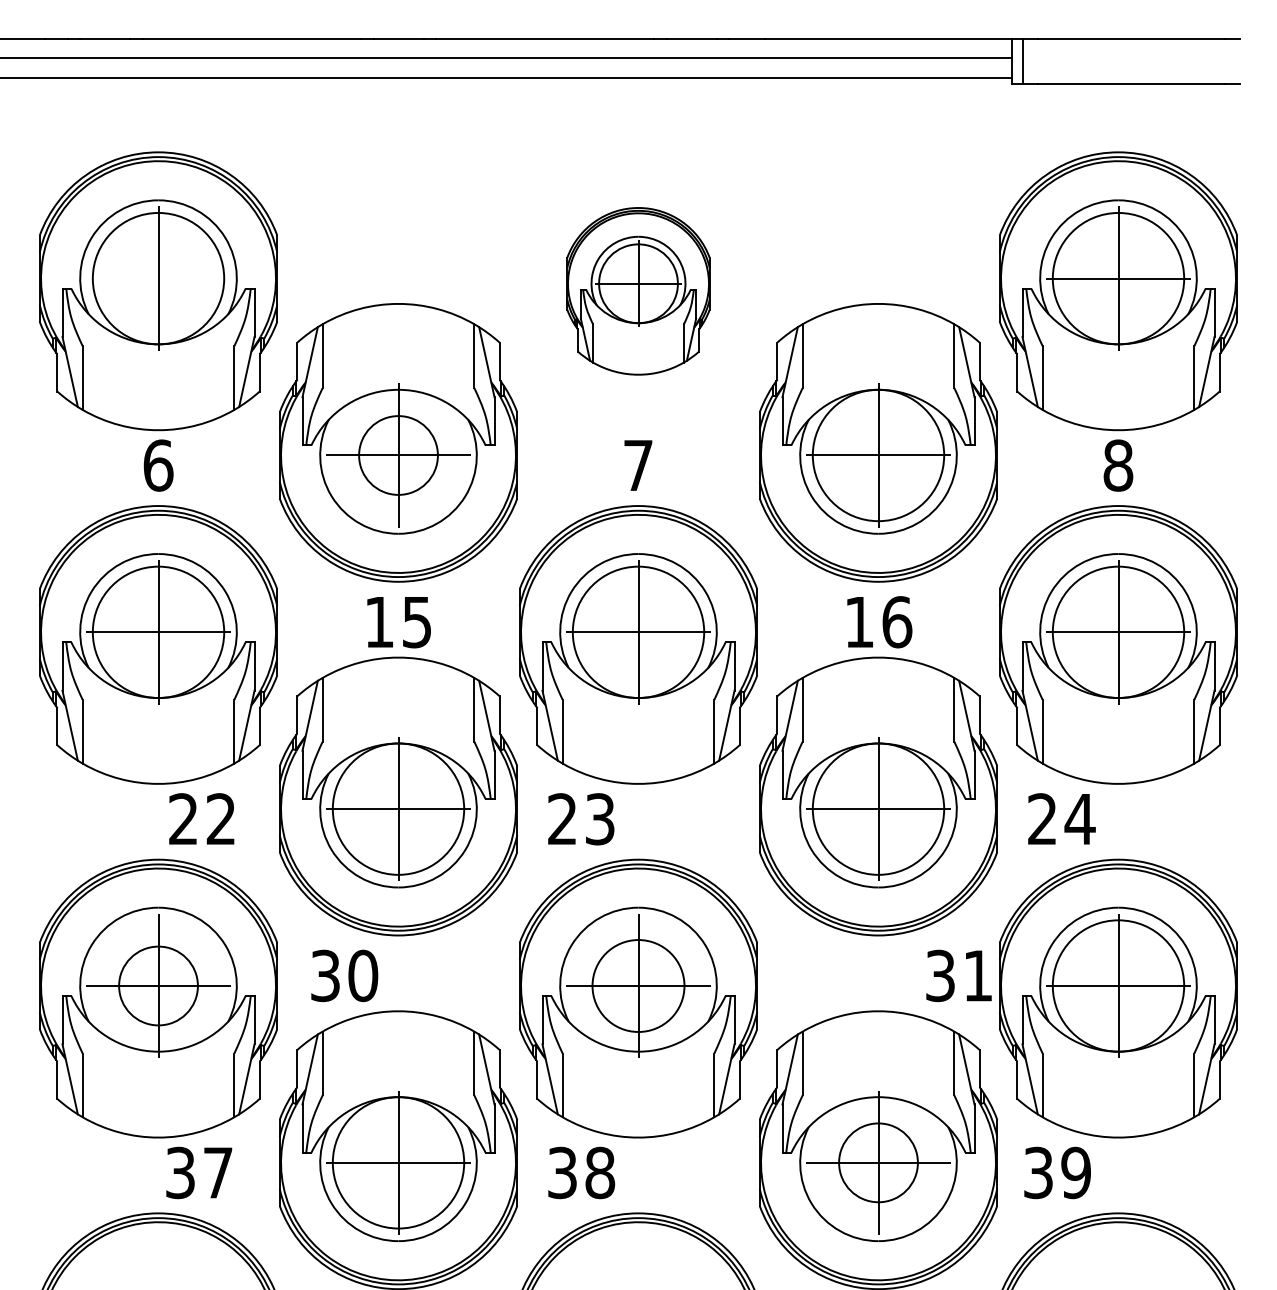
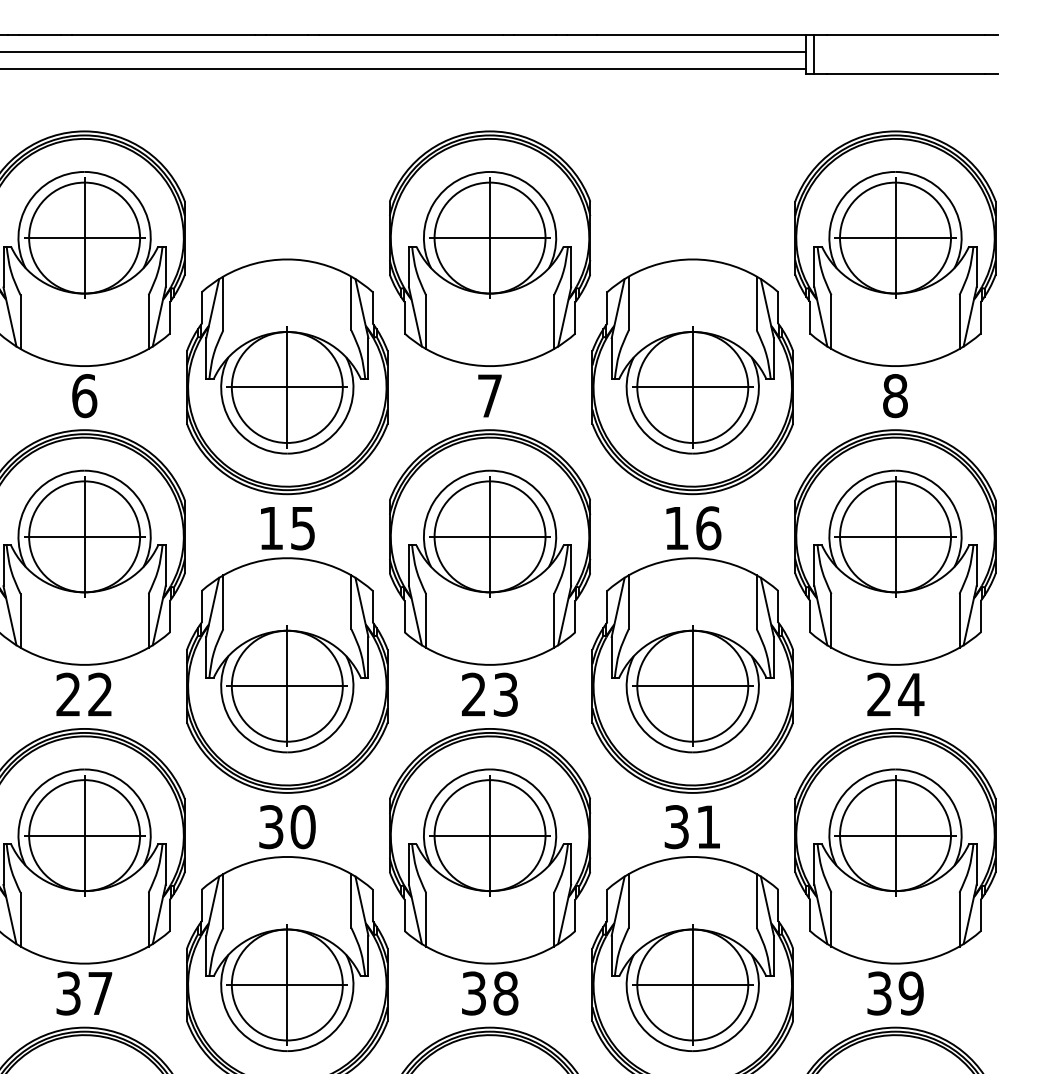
line: (158, 278) -> (84, 237), added
part: (638, 291) -> (490, 248), size x1.67
circle: (398, 455) -> (287, 387), size x1.67
text: (201, 818) -> (83, 694), moved
text: (1061, 818) -> (895, 694), moved
text: (581, 819) -> (490, 694), moved
text: (344, 975) -> (287, 826), moved
text: (958, 975) -> (691, 826), moved
circle: (158, 985) -> (84, 835), size x1.67
circle: (638, 985) -> (490, 835), size x1.43
circle: (878, 1162) -> (692, 984), size x1.67
text: (199, 1172) -> (84, 993), moved
text: (581, 1172) -> (490, 993), moved
text: (1057, 1172) -> (895, 993), moved

